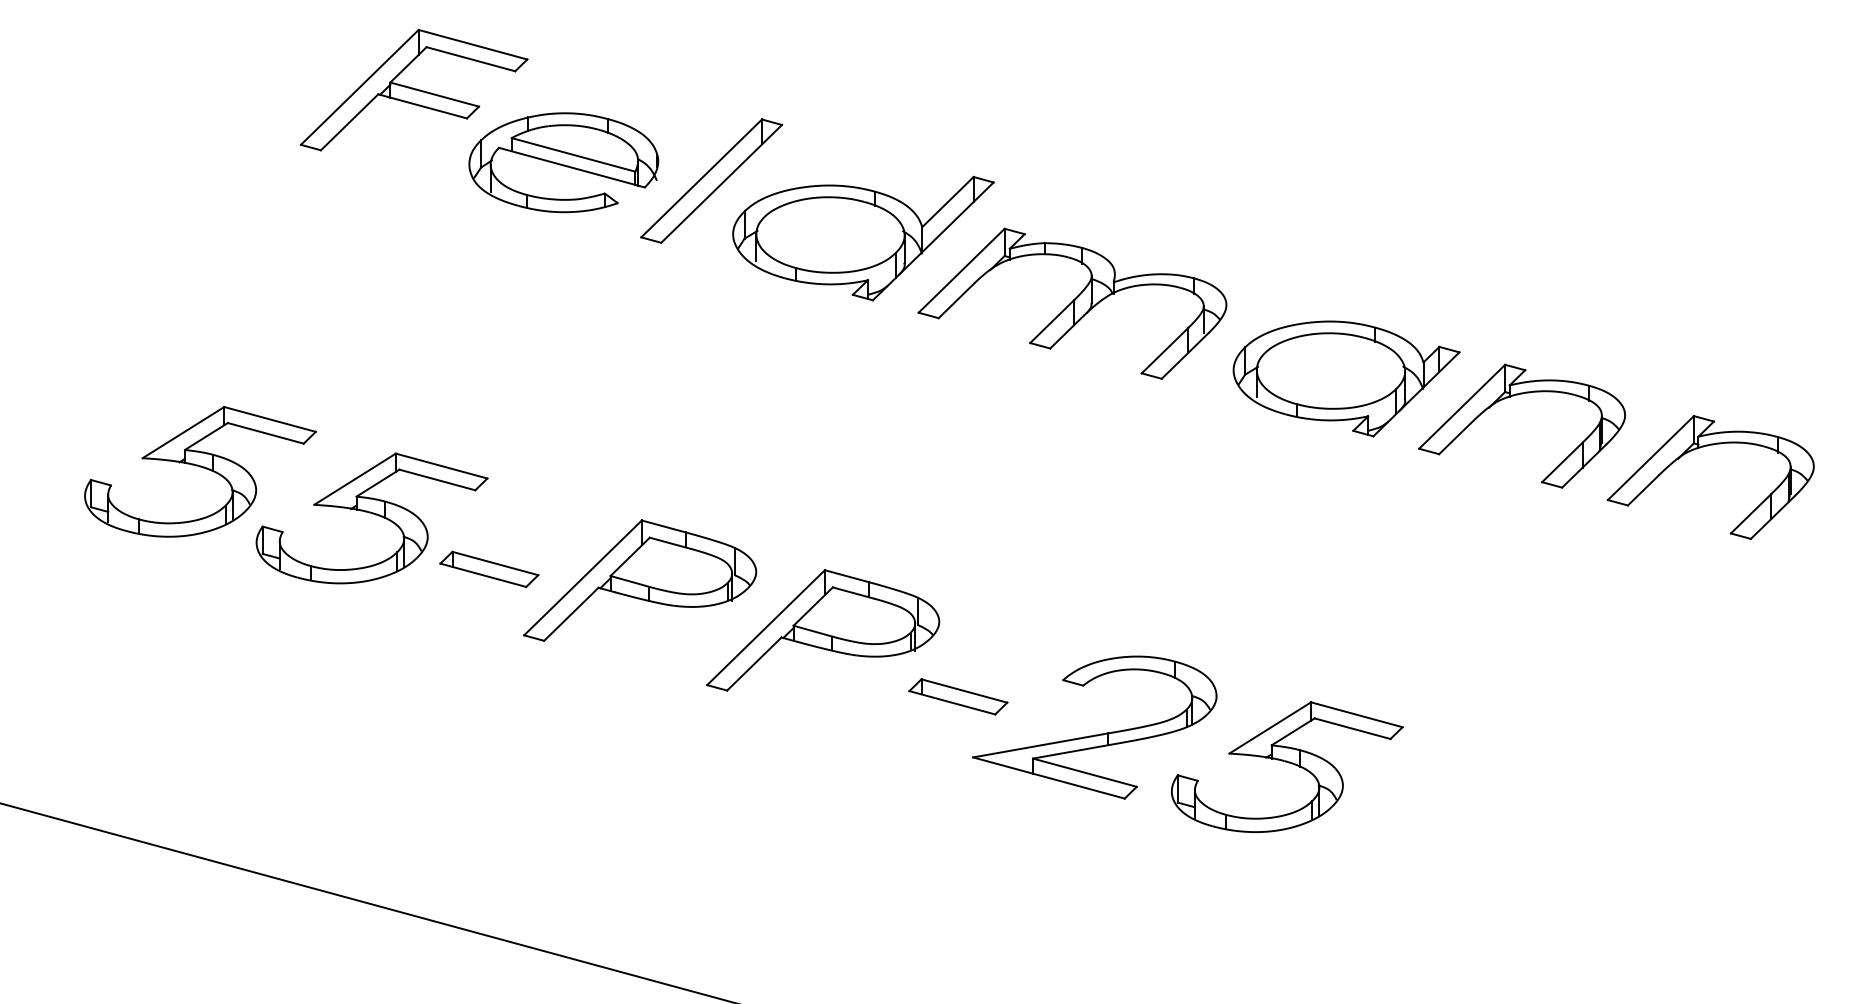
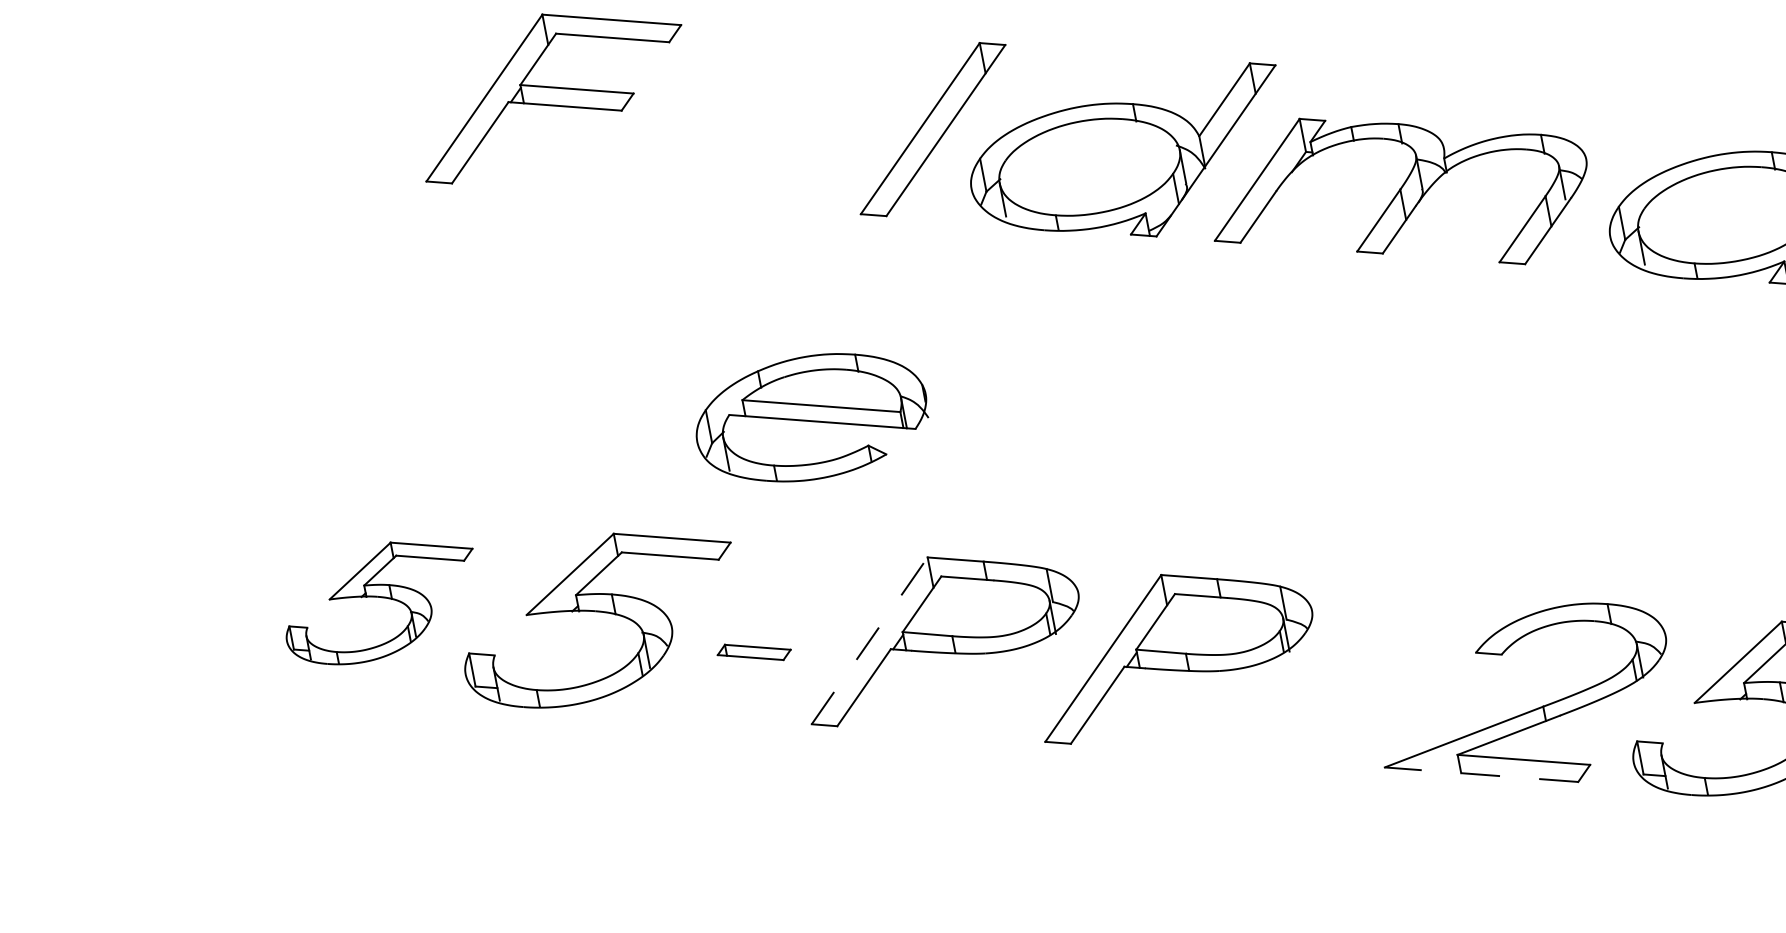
part: (563, 162) -> (811, 417), moved
part: (200, 471) -> (380, 601), size x0.7
part: (489, 569) -> (754, 652), size x0.6
line: (583, 577) -> (870, 640), solid -> dashed
part: (958, 696) -> (1352, 696), removed
line: (1048, 778) -> (1481, 775), solid -> dashed

